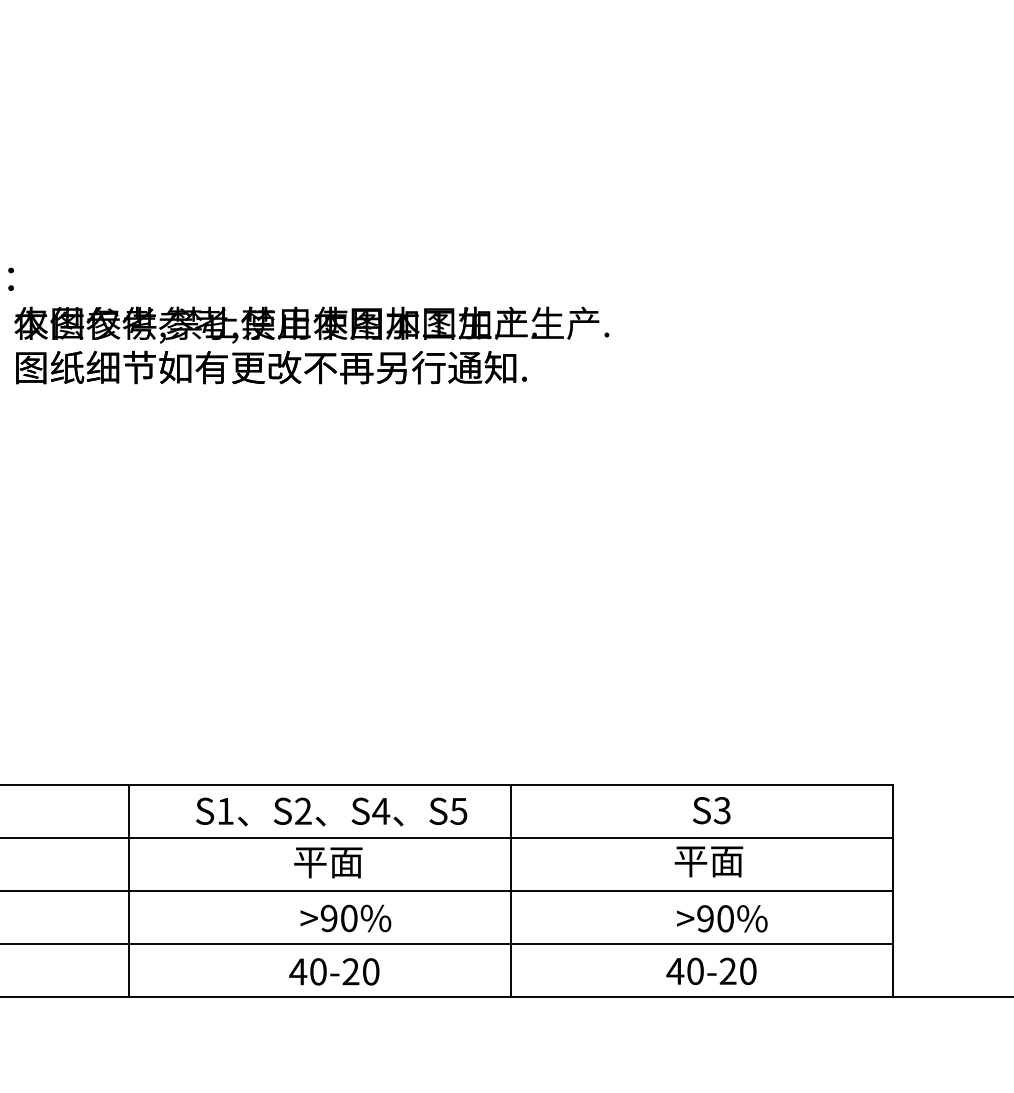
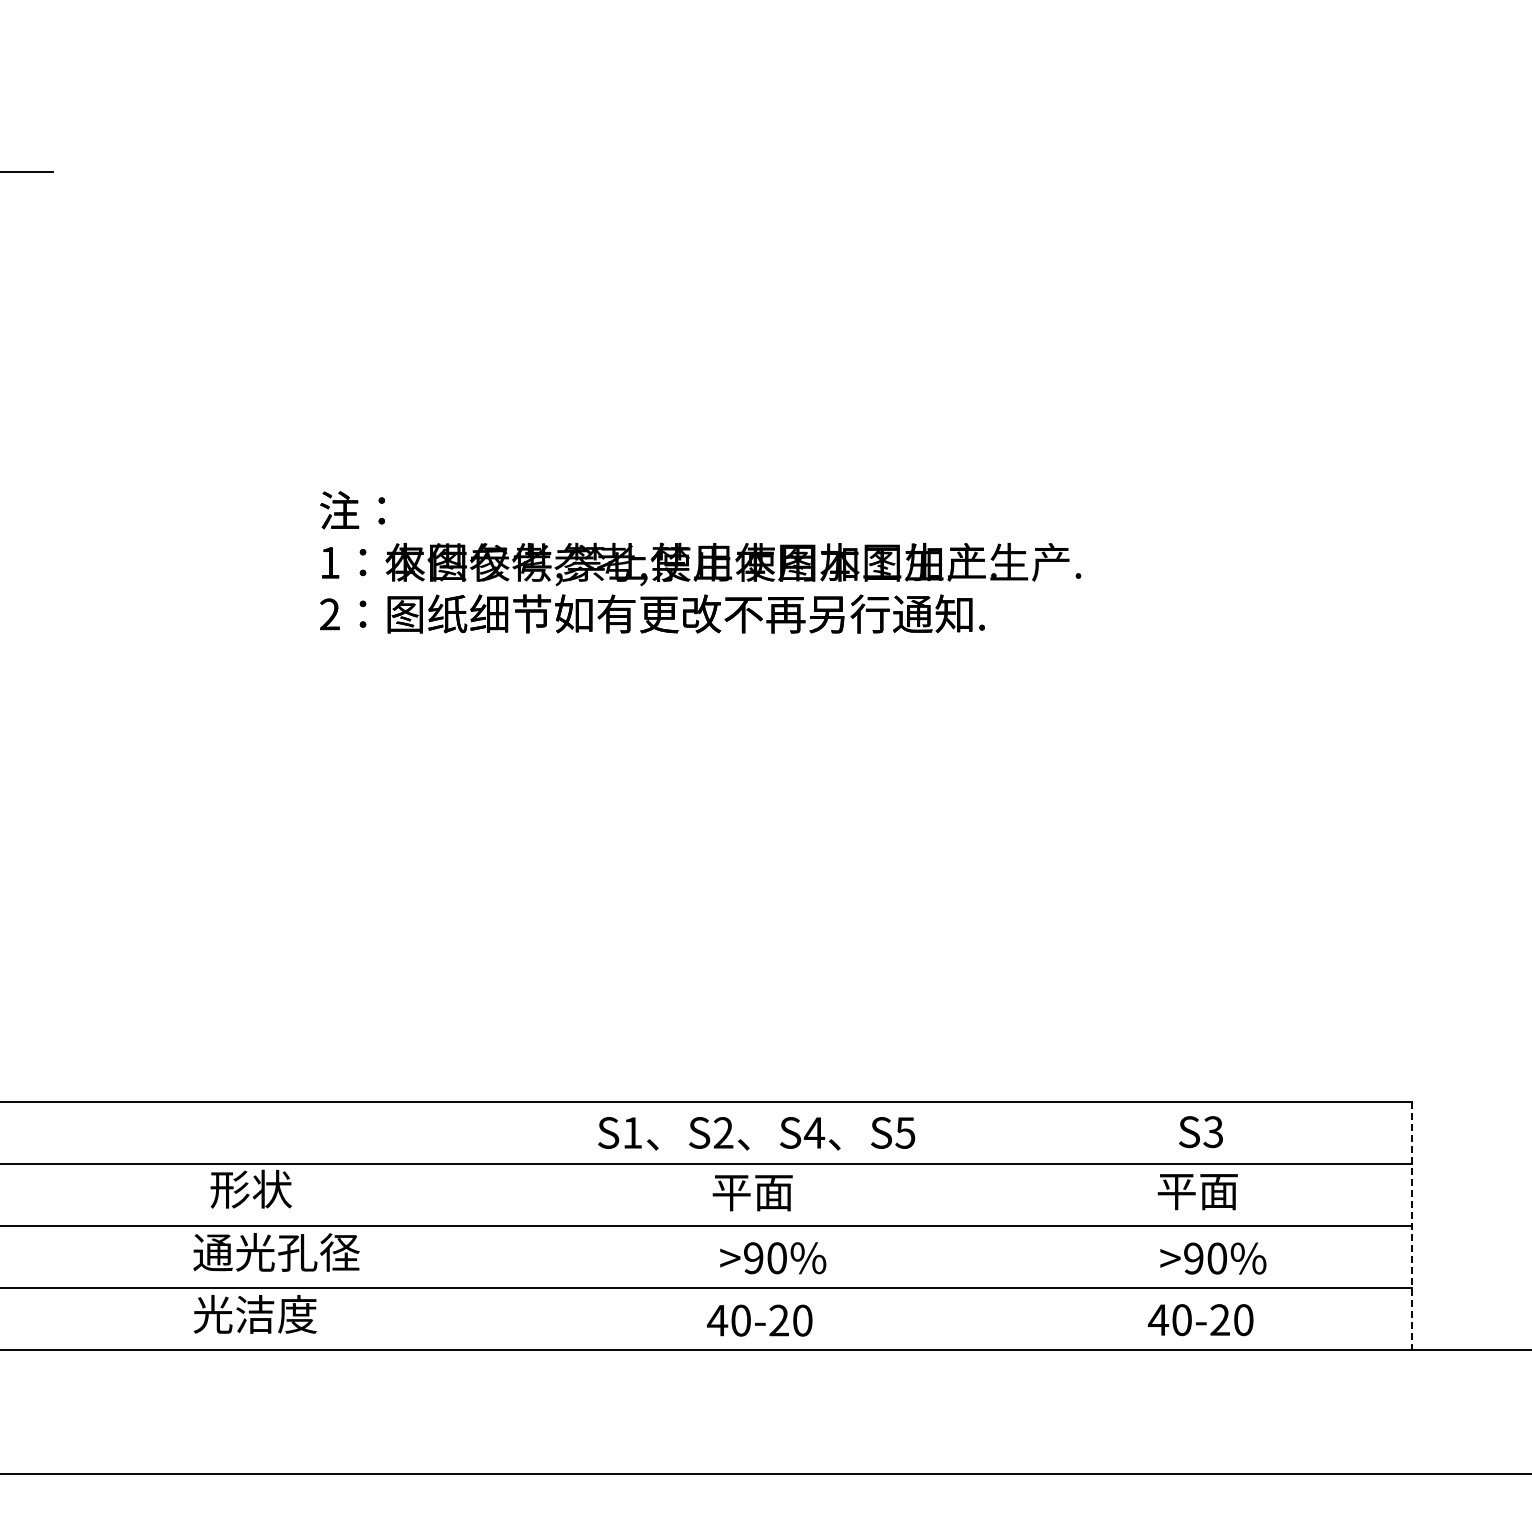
line: (128, 891) -> (519, 1226), removed
line: (511, 891) -> (966, 1226), removed
line: (892, 891) -> (1412, 1226), solid -> dashed

